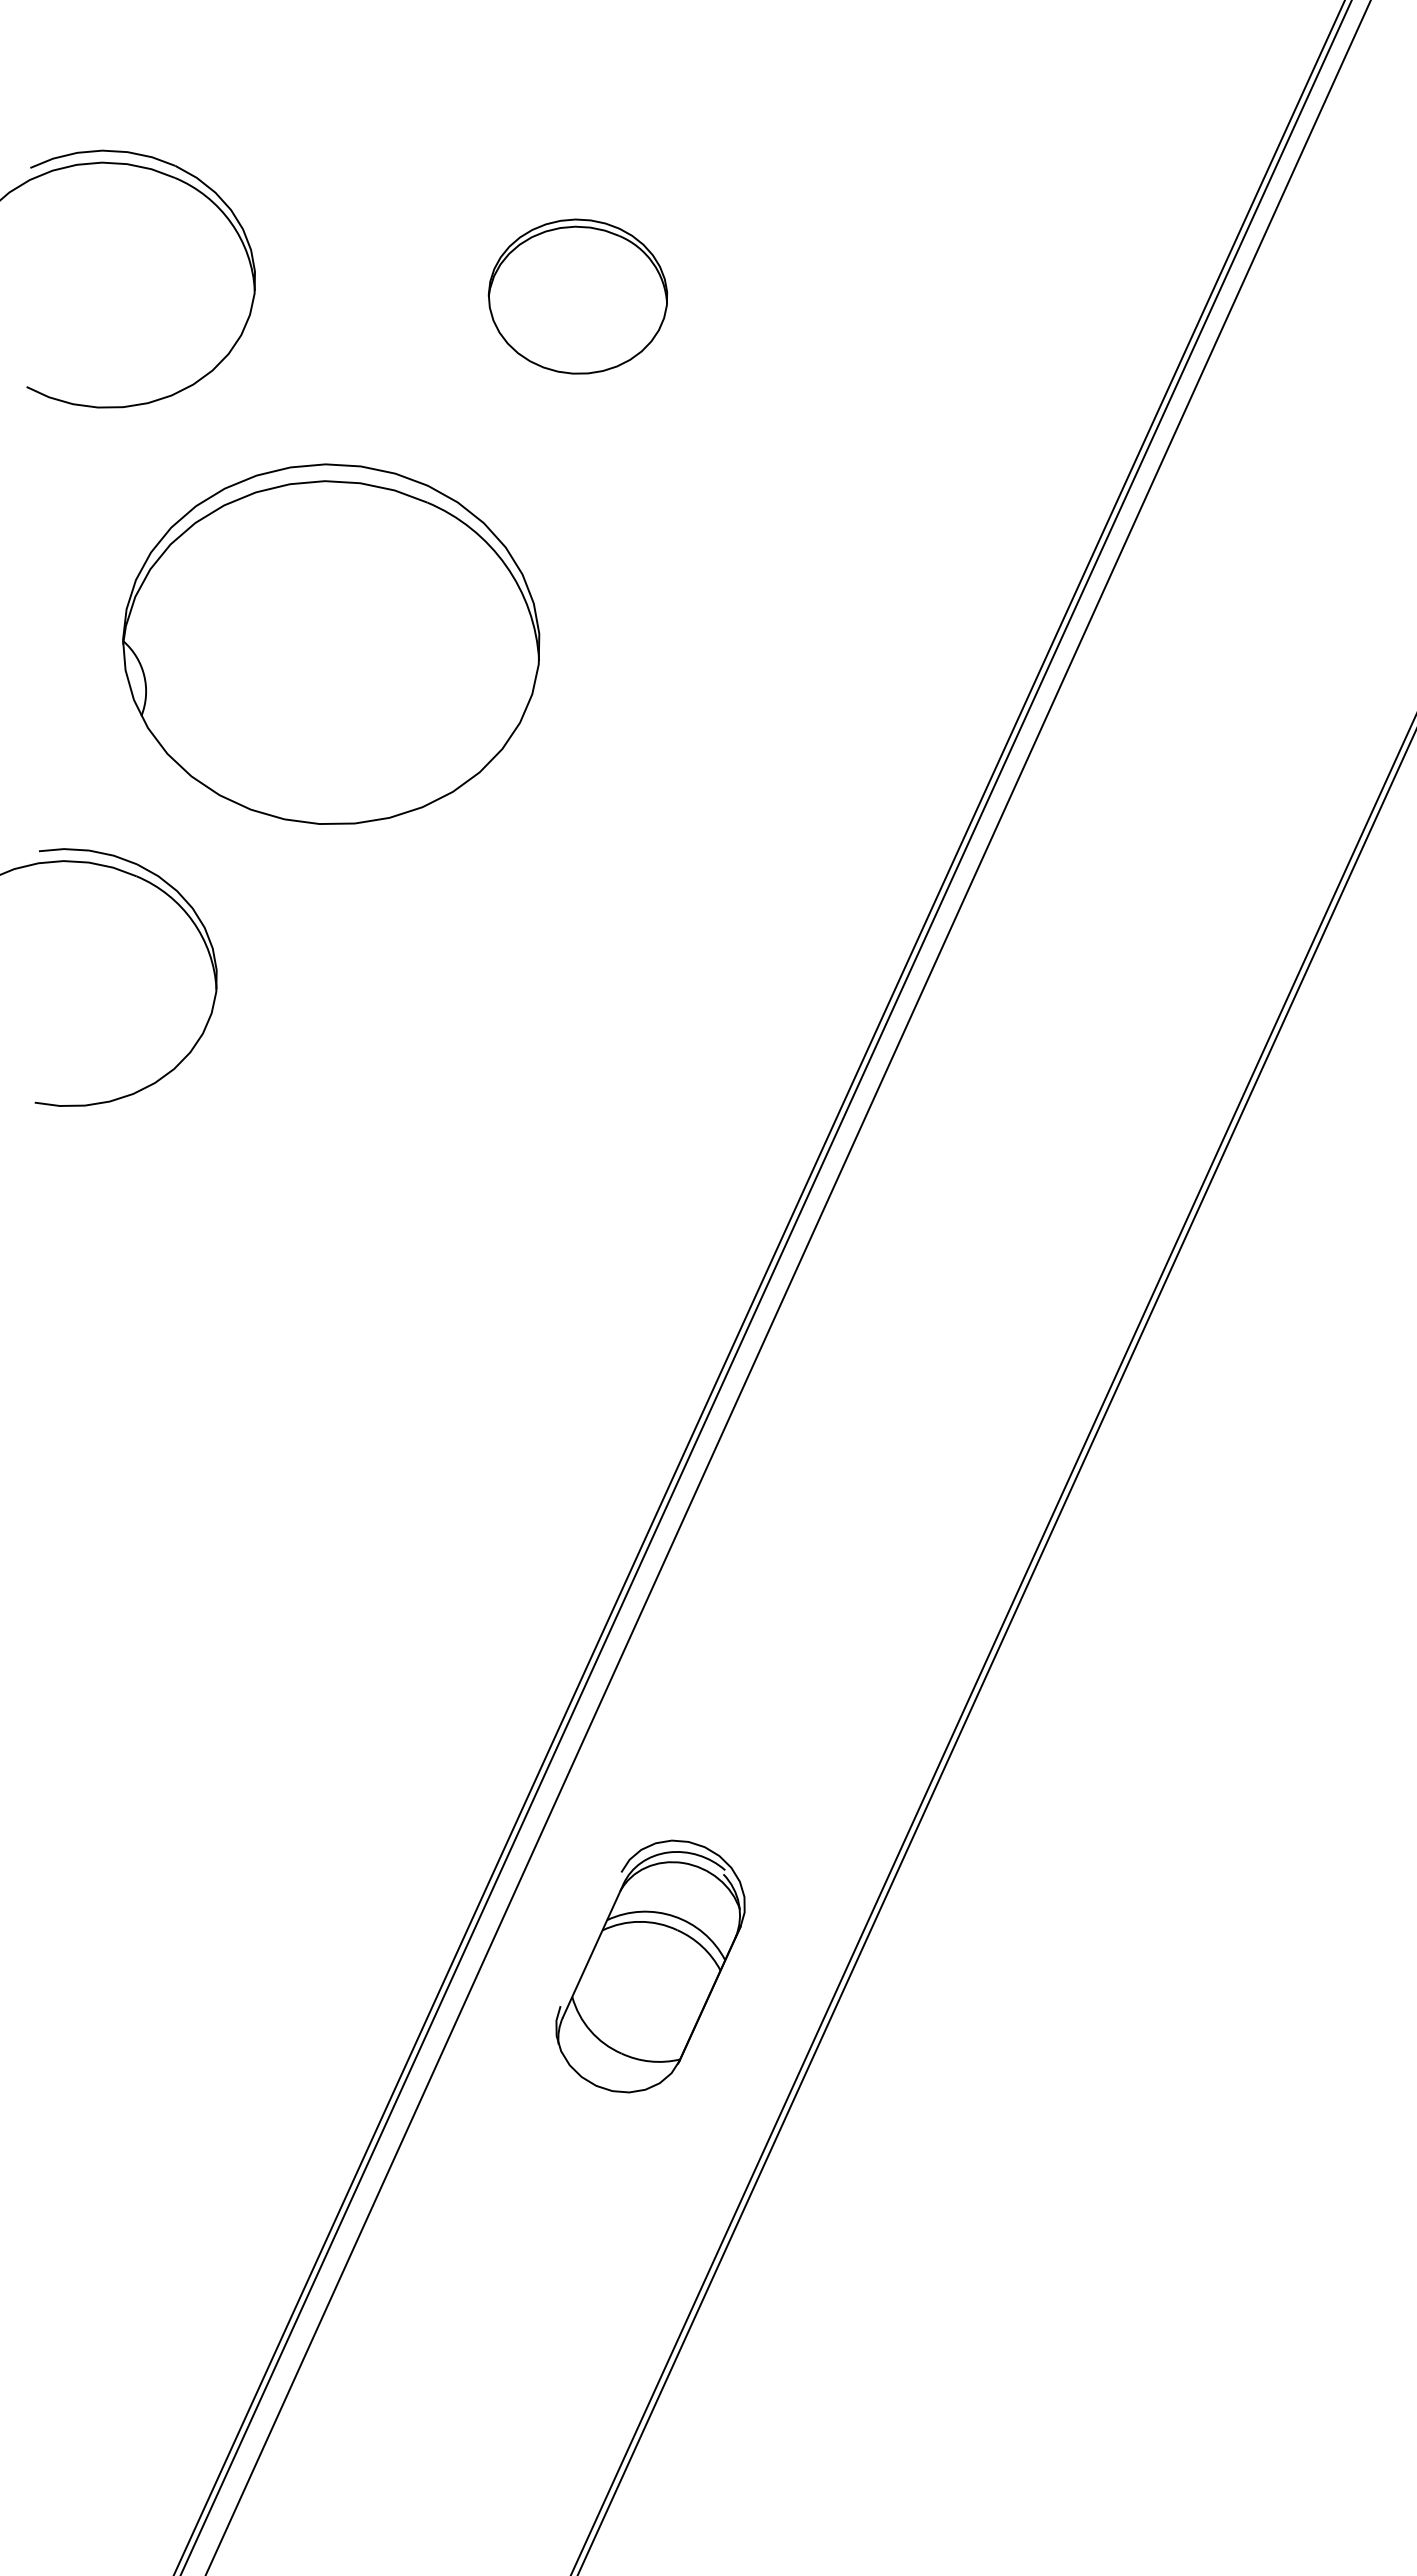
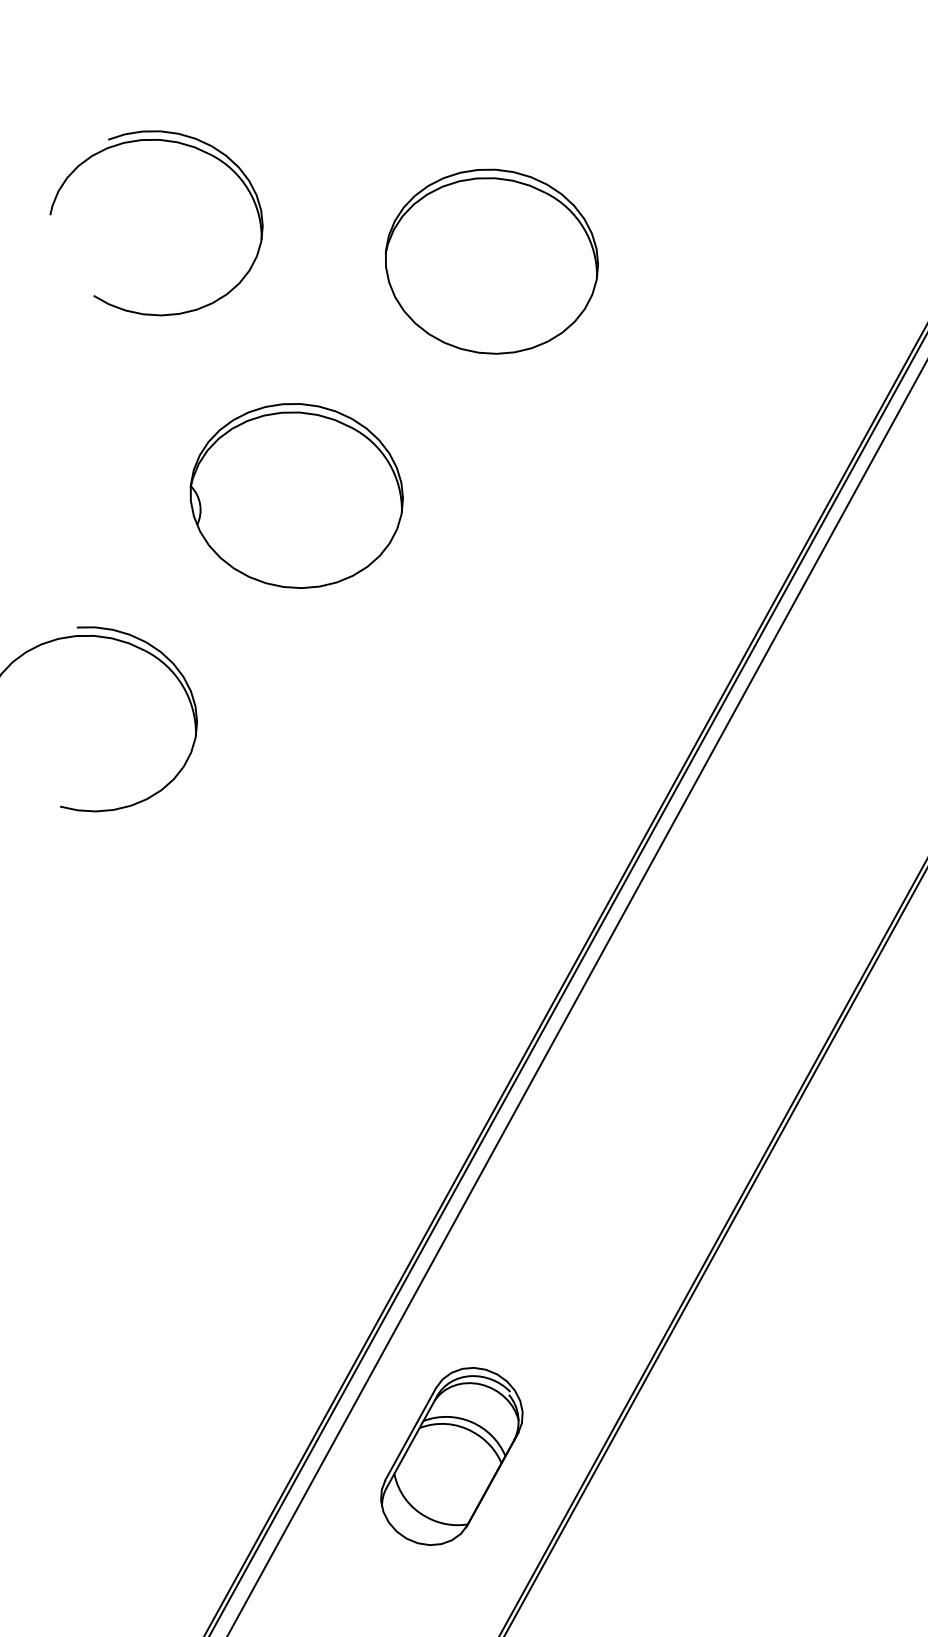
part: (577, 296) -> (491, 261), size x1.67
part: (330, 643) -> (296, 495), size x0.71
line: (590, 1939) -> (410, 1433), added

